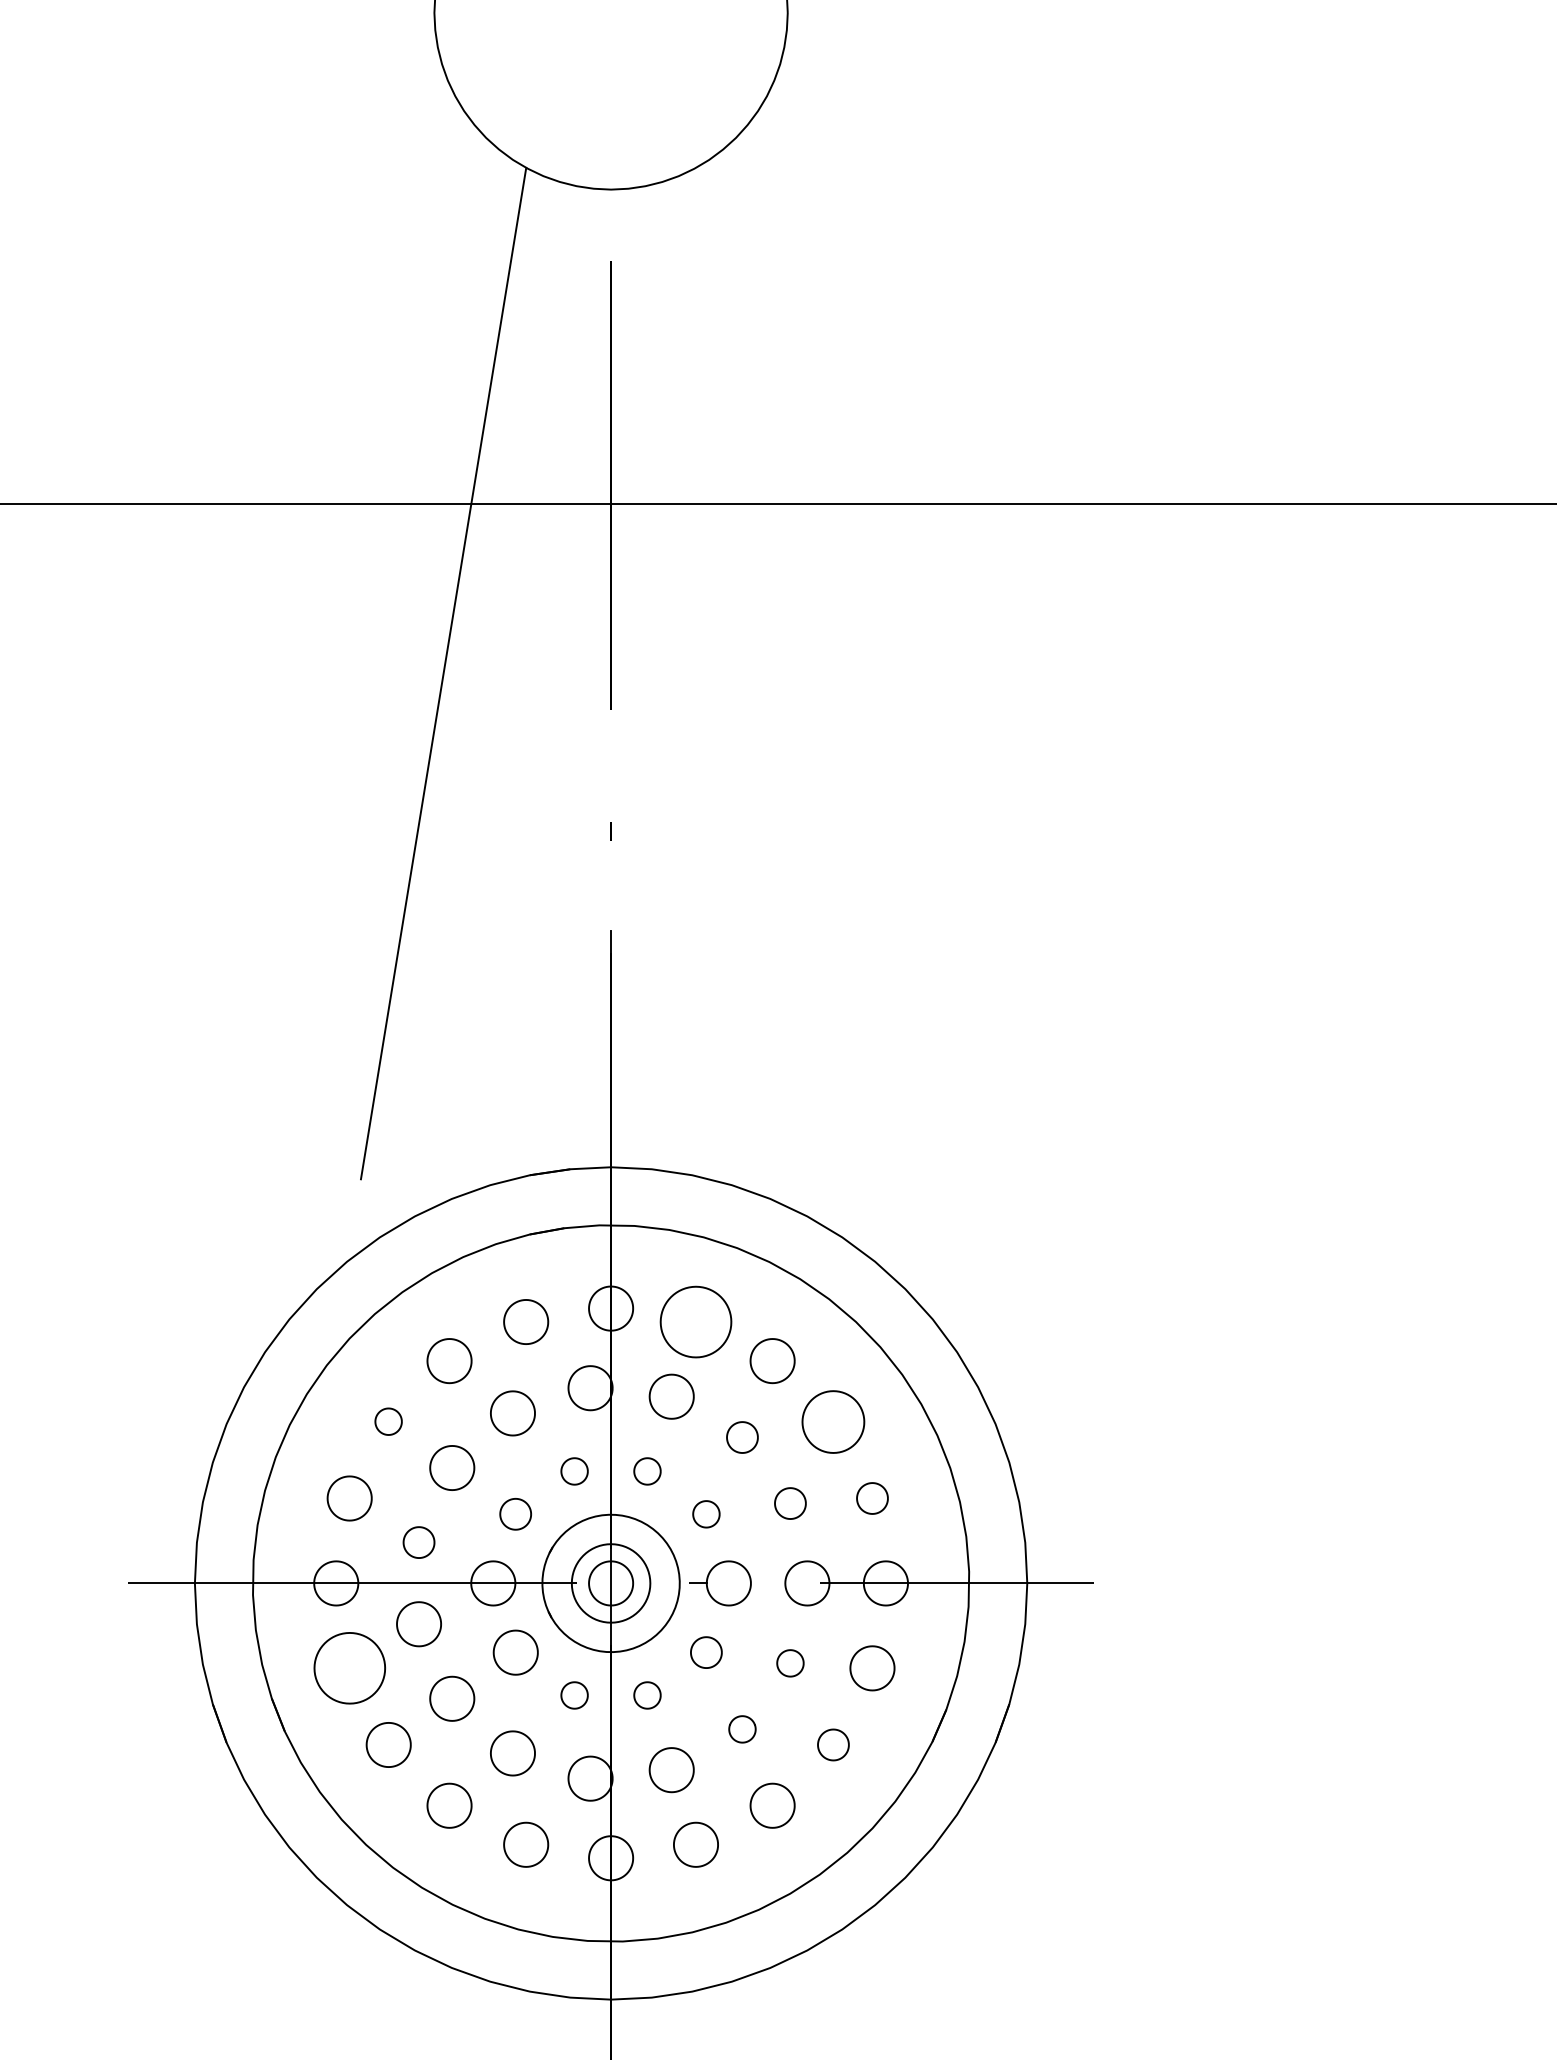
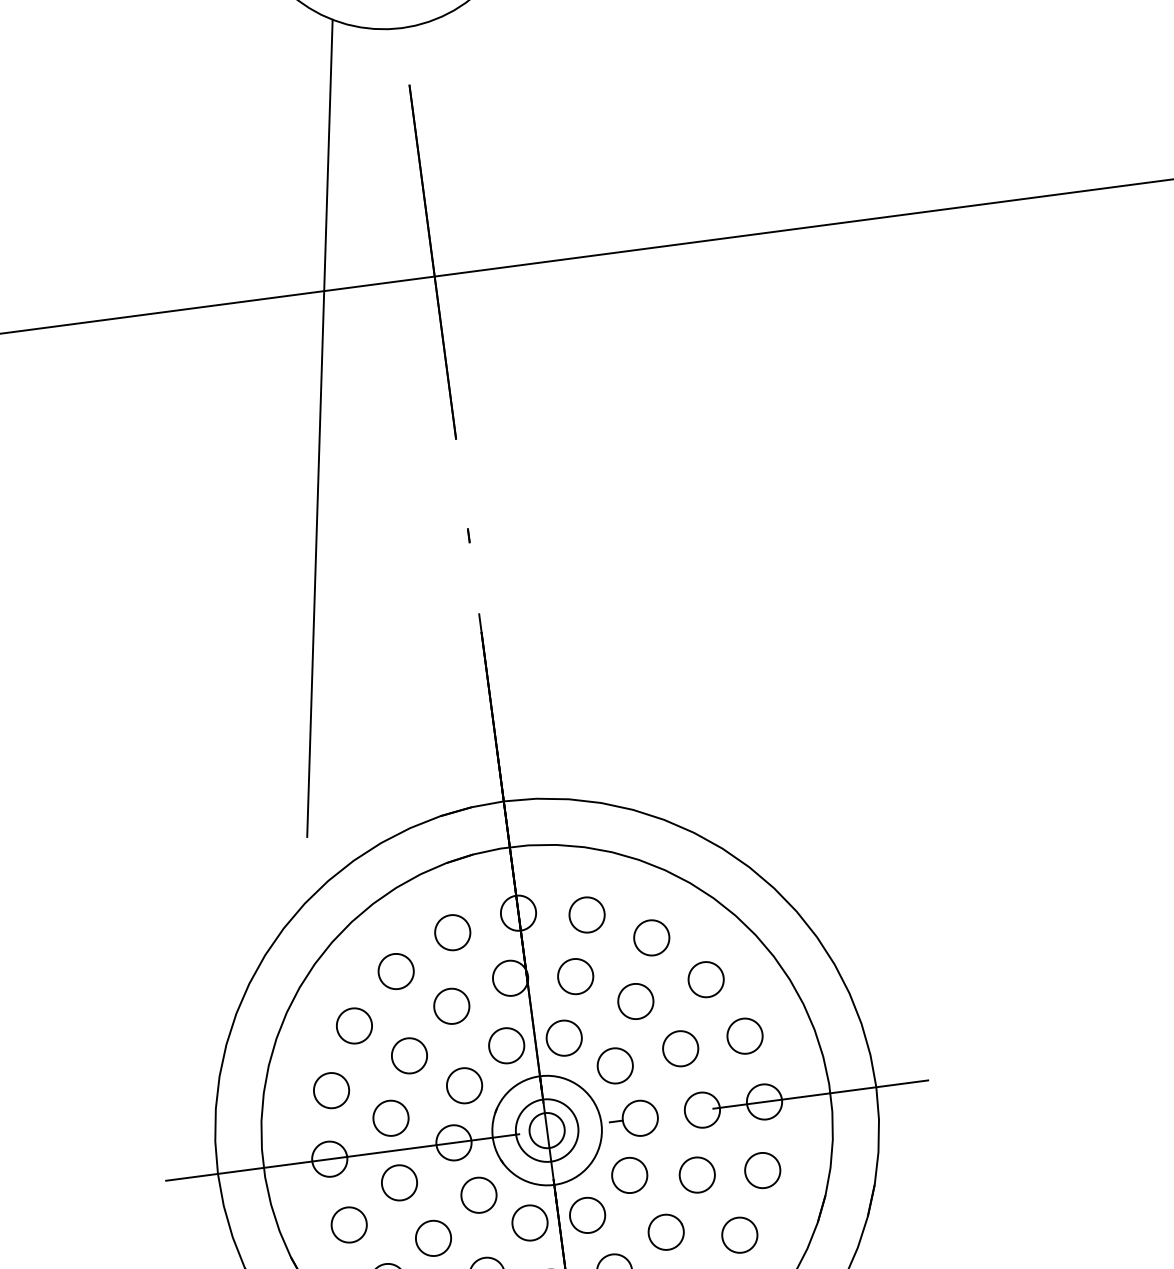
part: (695, 1321) -> (586, 914), size x0.62
part: (388, 1421) -> (354, 1025), size x1.67
part: (833, 1421) -> (706, 979), size x0.71
part: (742, 1437) -> (635, 1001), size x1.43
part: (574, 1471) -> (506, 1045), size x1.67
part: (647, 1471) -> (564, 1038), size x1.67
part: (872, 1498) -> (745, 1036), size x1.43
part: (790, 1503) -> (680, 1048), size x1.43
part: (515, 1514) -> (464, 1086), size x1.43
part: (706, 1514) -> (615, 1066), size x1.67
part: (418, 1542) -> (390, 1118), size x1.43
part: (706, 1652) -> (629, 1175), size x1.43
part: (790, 1663) -> (697, 1175), size x1.67
part: (349, 1668) -> (349, 1225), size x0.62
part: (574, 1695) -> (529, 1223), size x1.67
part: (647, 1695) -> (587, 1215), size x1.67
part: (742, 1729) -> (666, 1232), size x1.67
part: (833, 1744) -> (739, 1234), size x1.43

